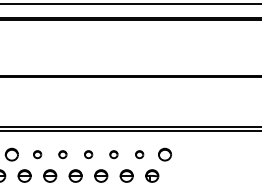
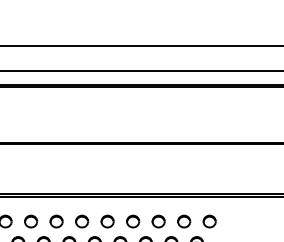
part: (37, 154) -> (82, 221), size x1.67
part: (62, 154) -> (107, 221), size x1.67
part: (88, 154) -> (133, 221), size x1.67
part: (113, 154) -> (158, 221), size x1.67
part: (139, 154) -> (184, 221), size x1.67

